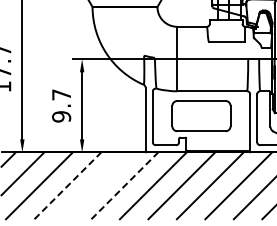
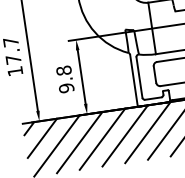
text: (61, 94) -> (63, 70), 9.7 -> 9.8
line: (68, 185) -> (80, 142), dashed -> solid
line: (95, 185) -> (101, 139), added
line: (125, 185) -> (125, 135), dashed -> solid

